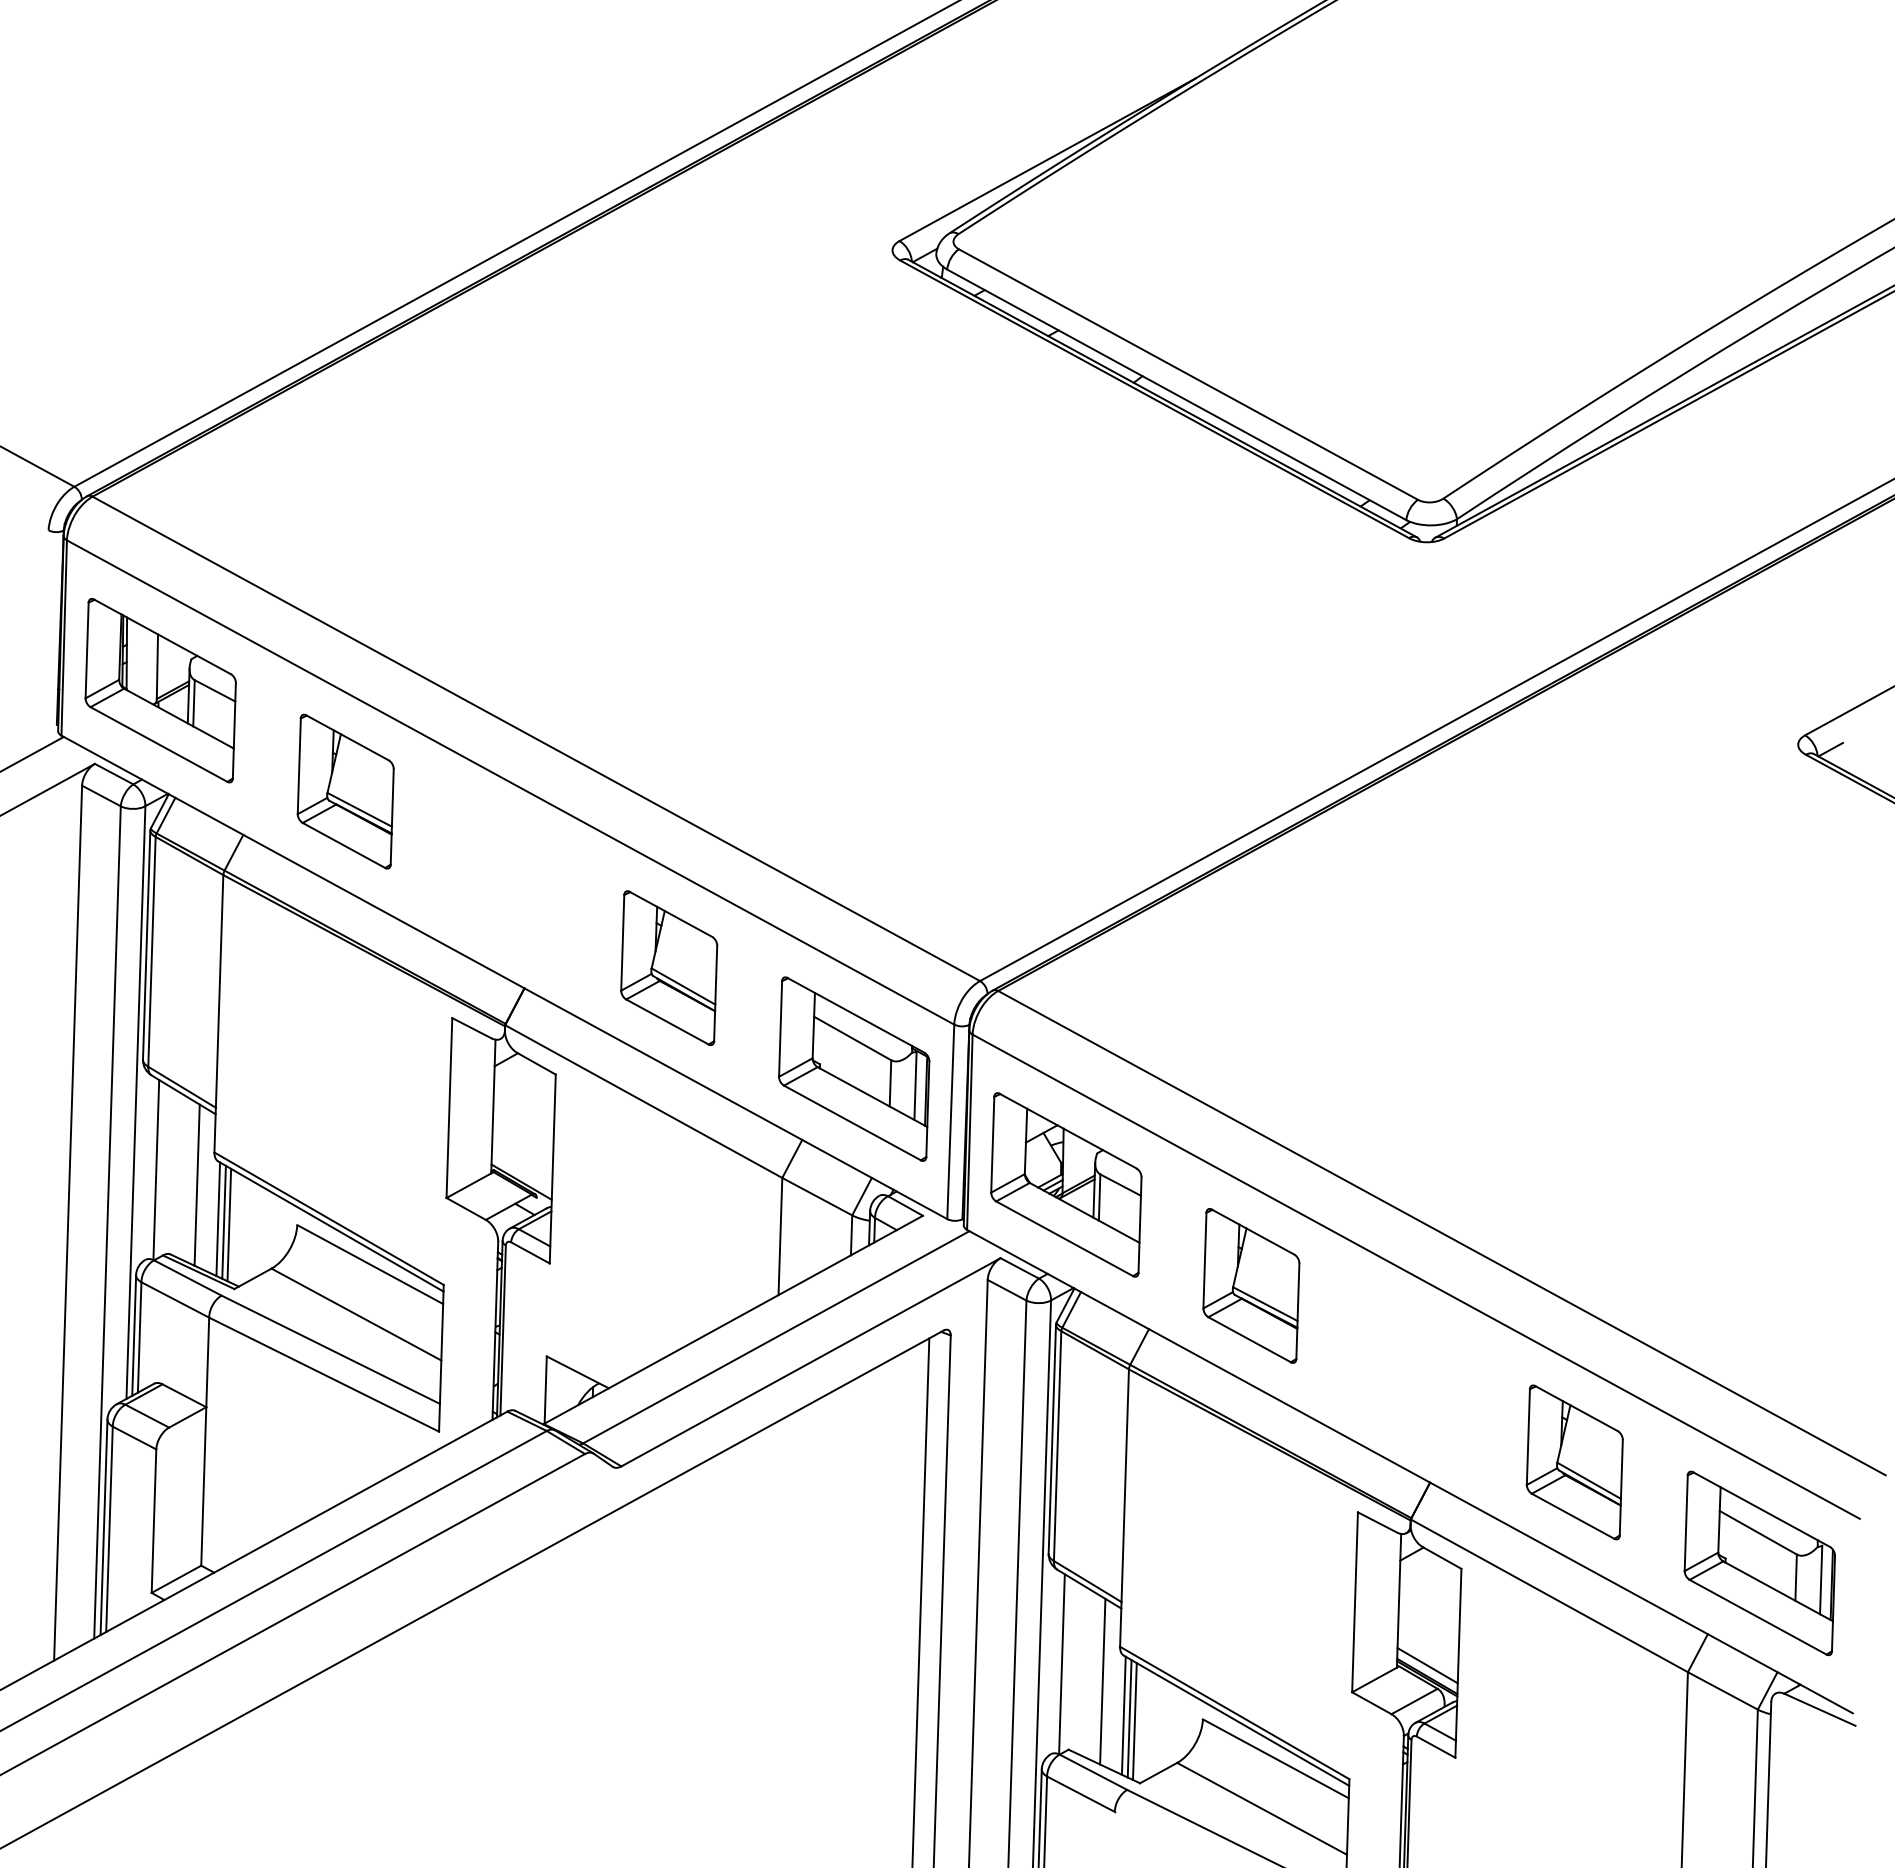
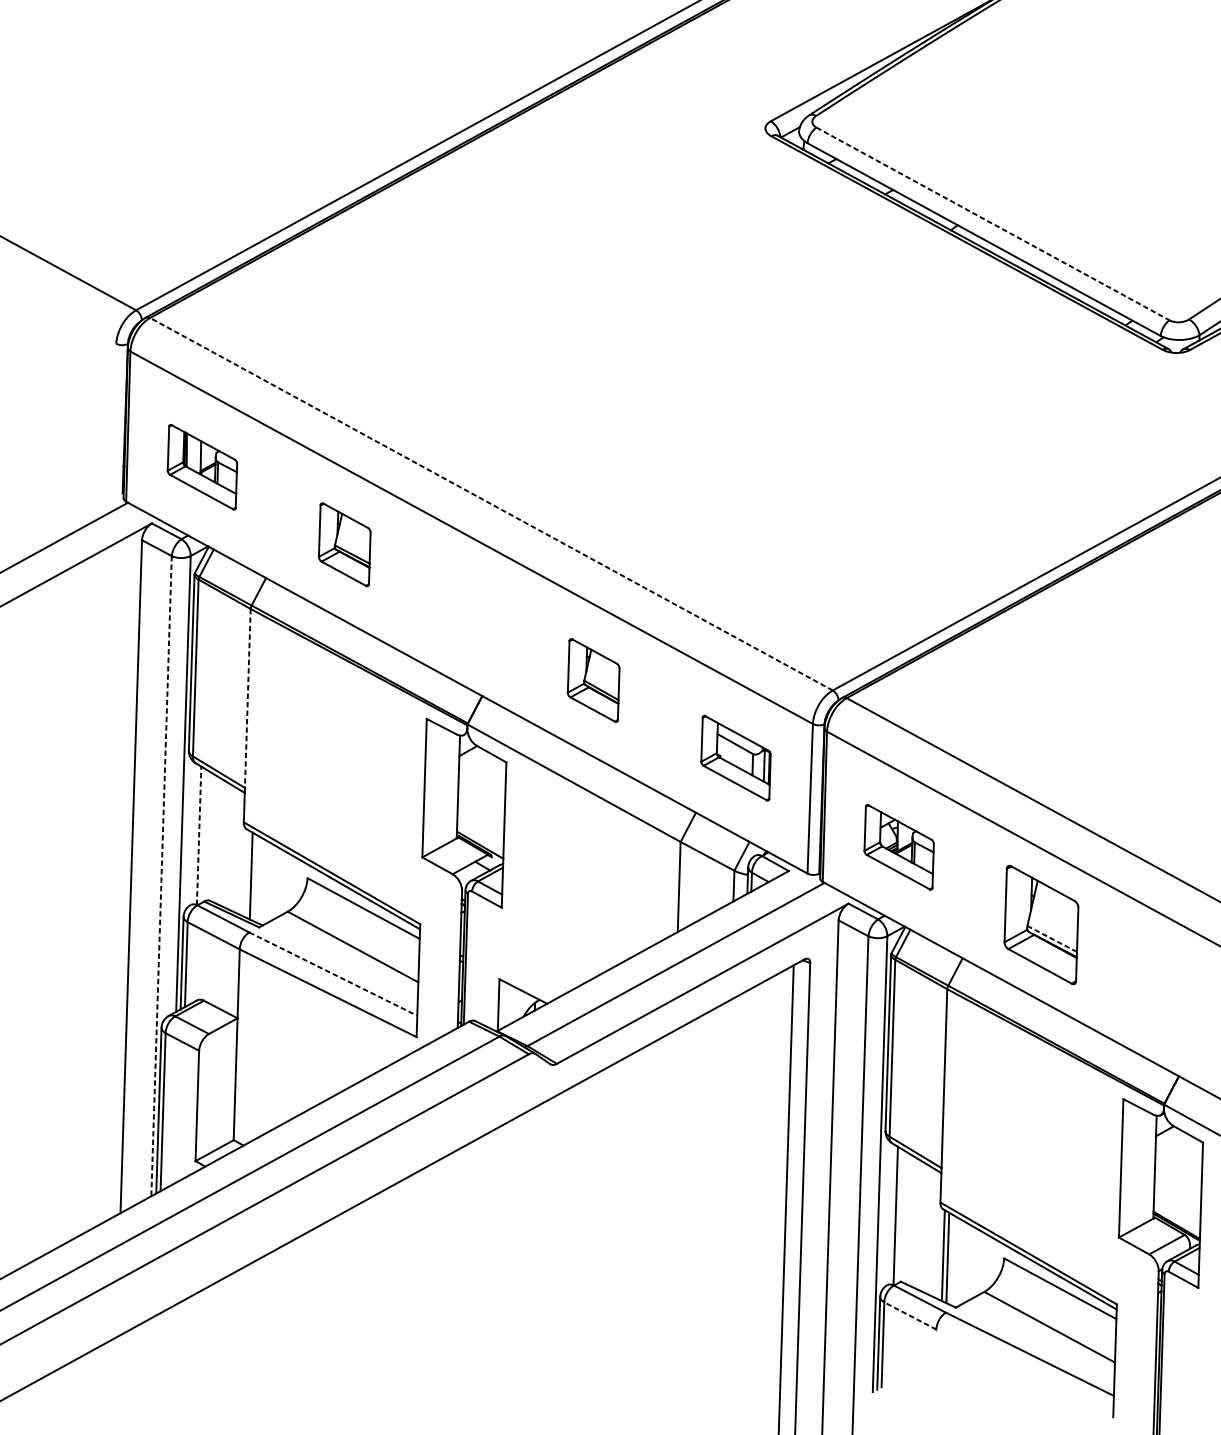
line: (1188, 374) -> (993, 223), solid -> dashed
part: (160, 690) -> (202, 467), size x0.6
line: (536, 738) -> (491, 503), solid -> dashed
part: (345, 791) -> (344, 544), size x0.7
part: (669, 967) -> (593, 680), size x0.7
line: (219, 991) -> (247, 698), solid -> dashed
part: (854, 1068) -> (736, 757), size x0.6
line: (156, 1169) -> (199, 835), solid -> dashed
line: (196, 1184) -> (230, 846), removed
part: (1066, 1184) -> (899, 846), size x0.6
line: (218, 1219) -> (246, 873), removed
line: (107, 1222) -> (161, 876), solid -> dashed
line: (229, 1224) -> (255, 877), removed
line: (1264, 1303) -> (1051, 938), solid -> dashed
line: (330, 1349) -> (333, 973), solid -> dashed
line: (1427, 1665) -> (1176, 1216), removed
line: (1102, 1681) -> (926, 1229), removed
line: (1134, 1721) -> (951, 1260), removed
line: (1080, 1793) -> (910, 1315), solid -> dashed

